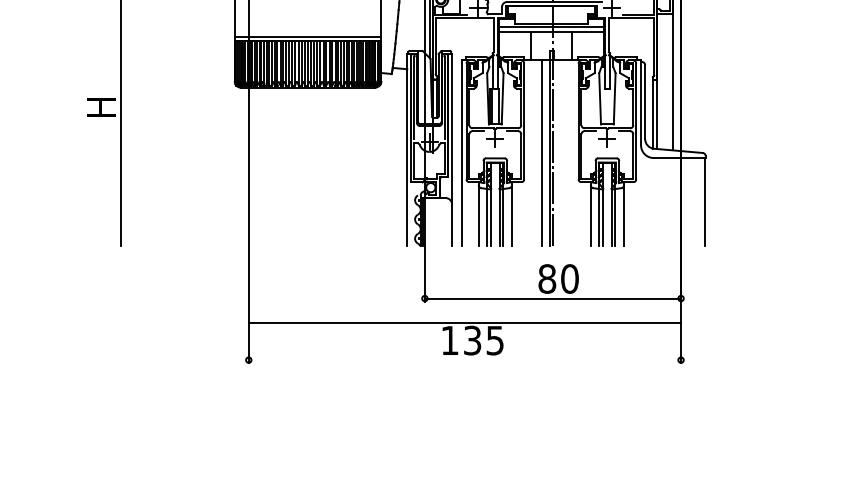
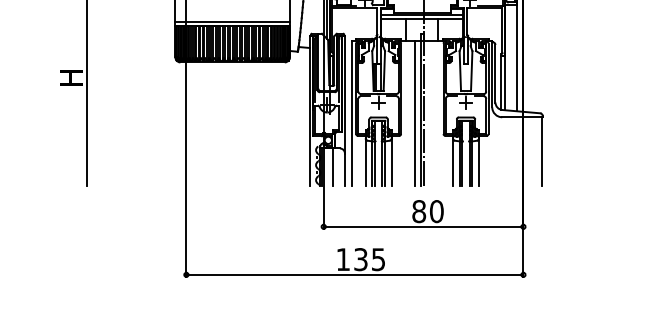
line: (436, 222) -> (332, 167), added
line: (464, 323) -> (354, 275), moved

